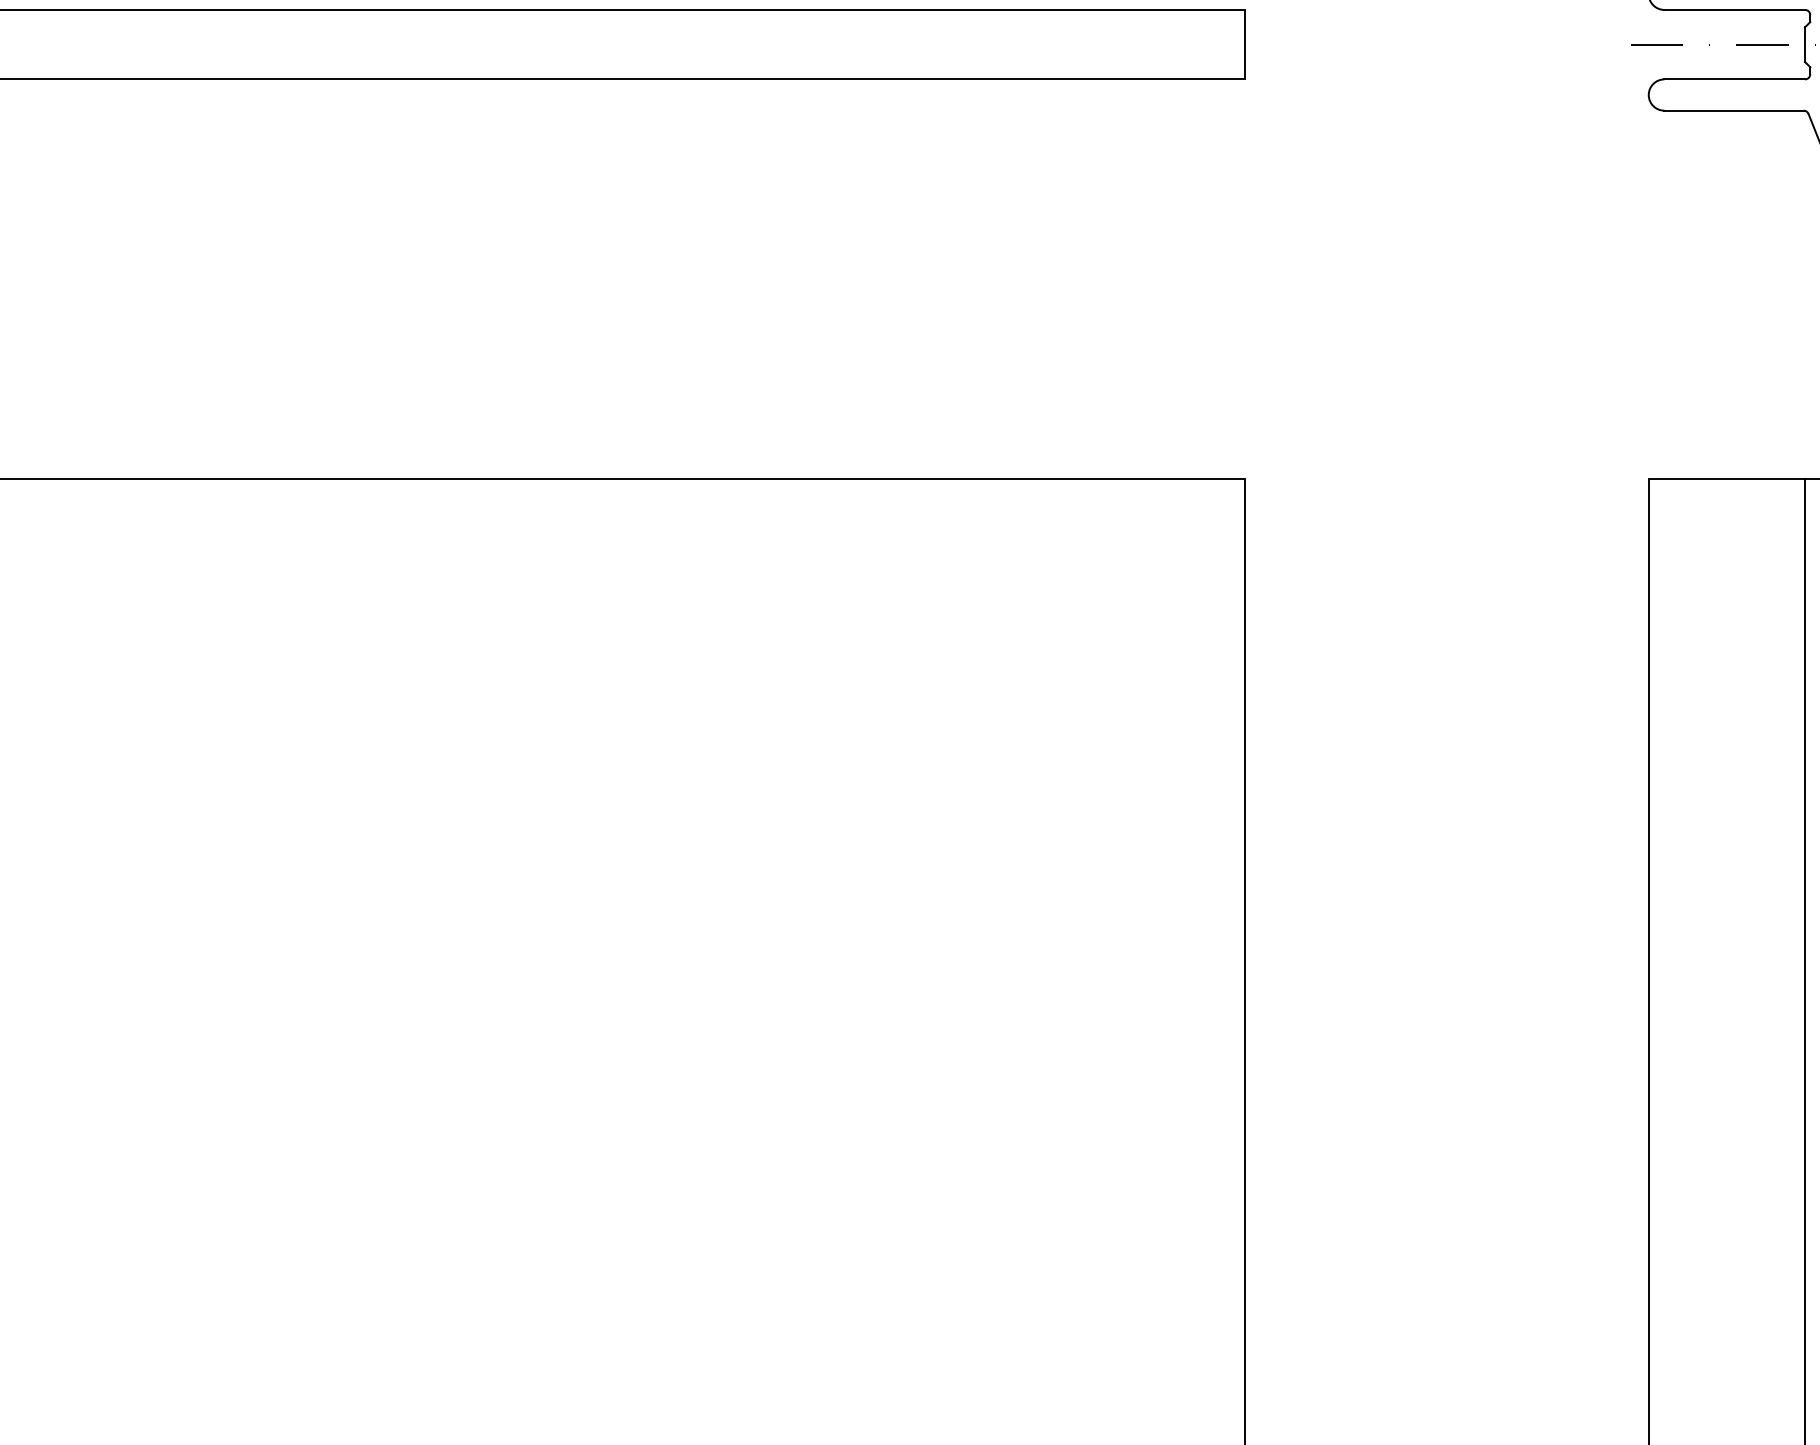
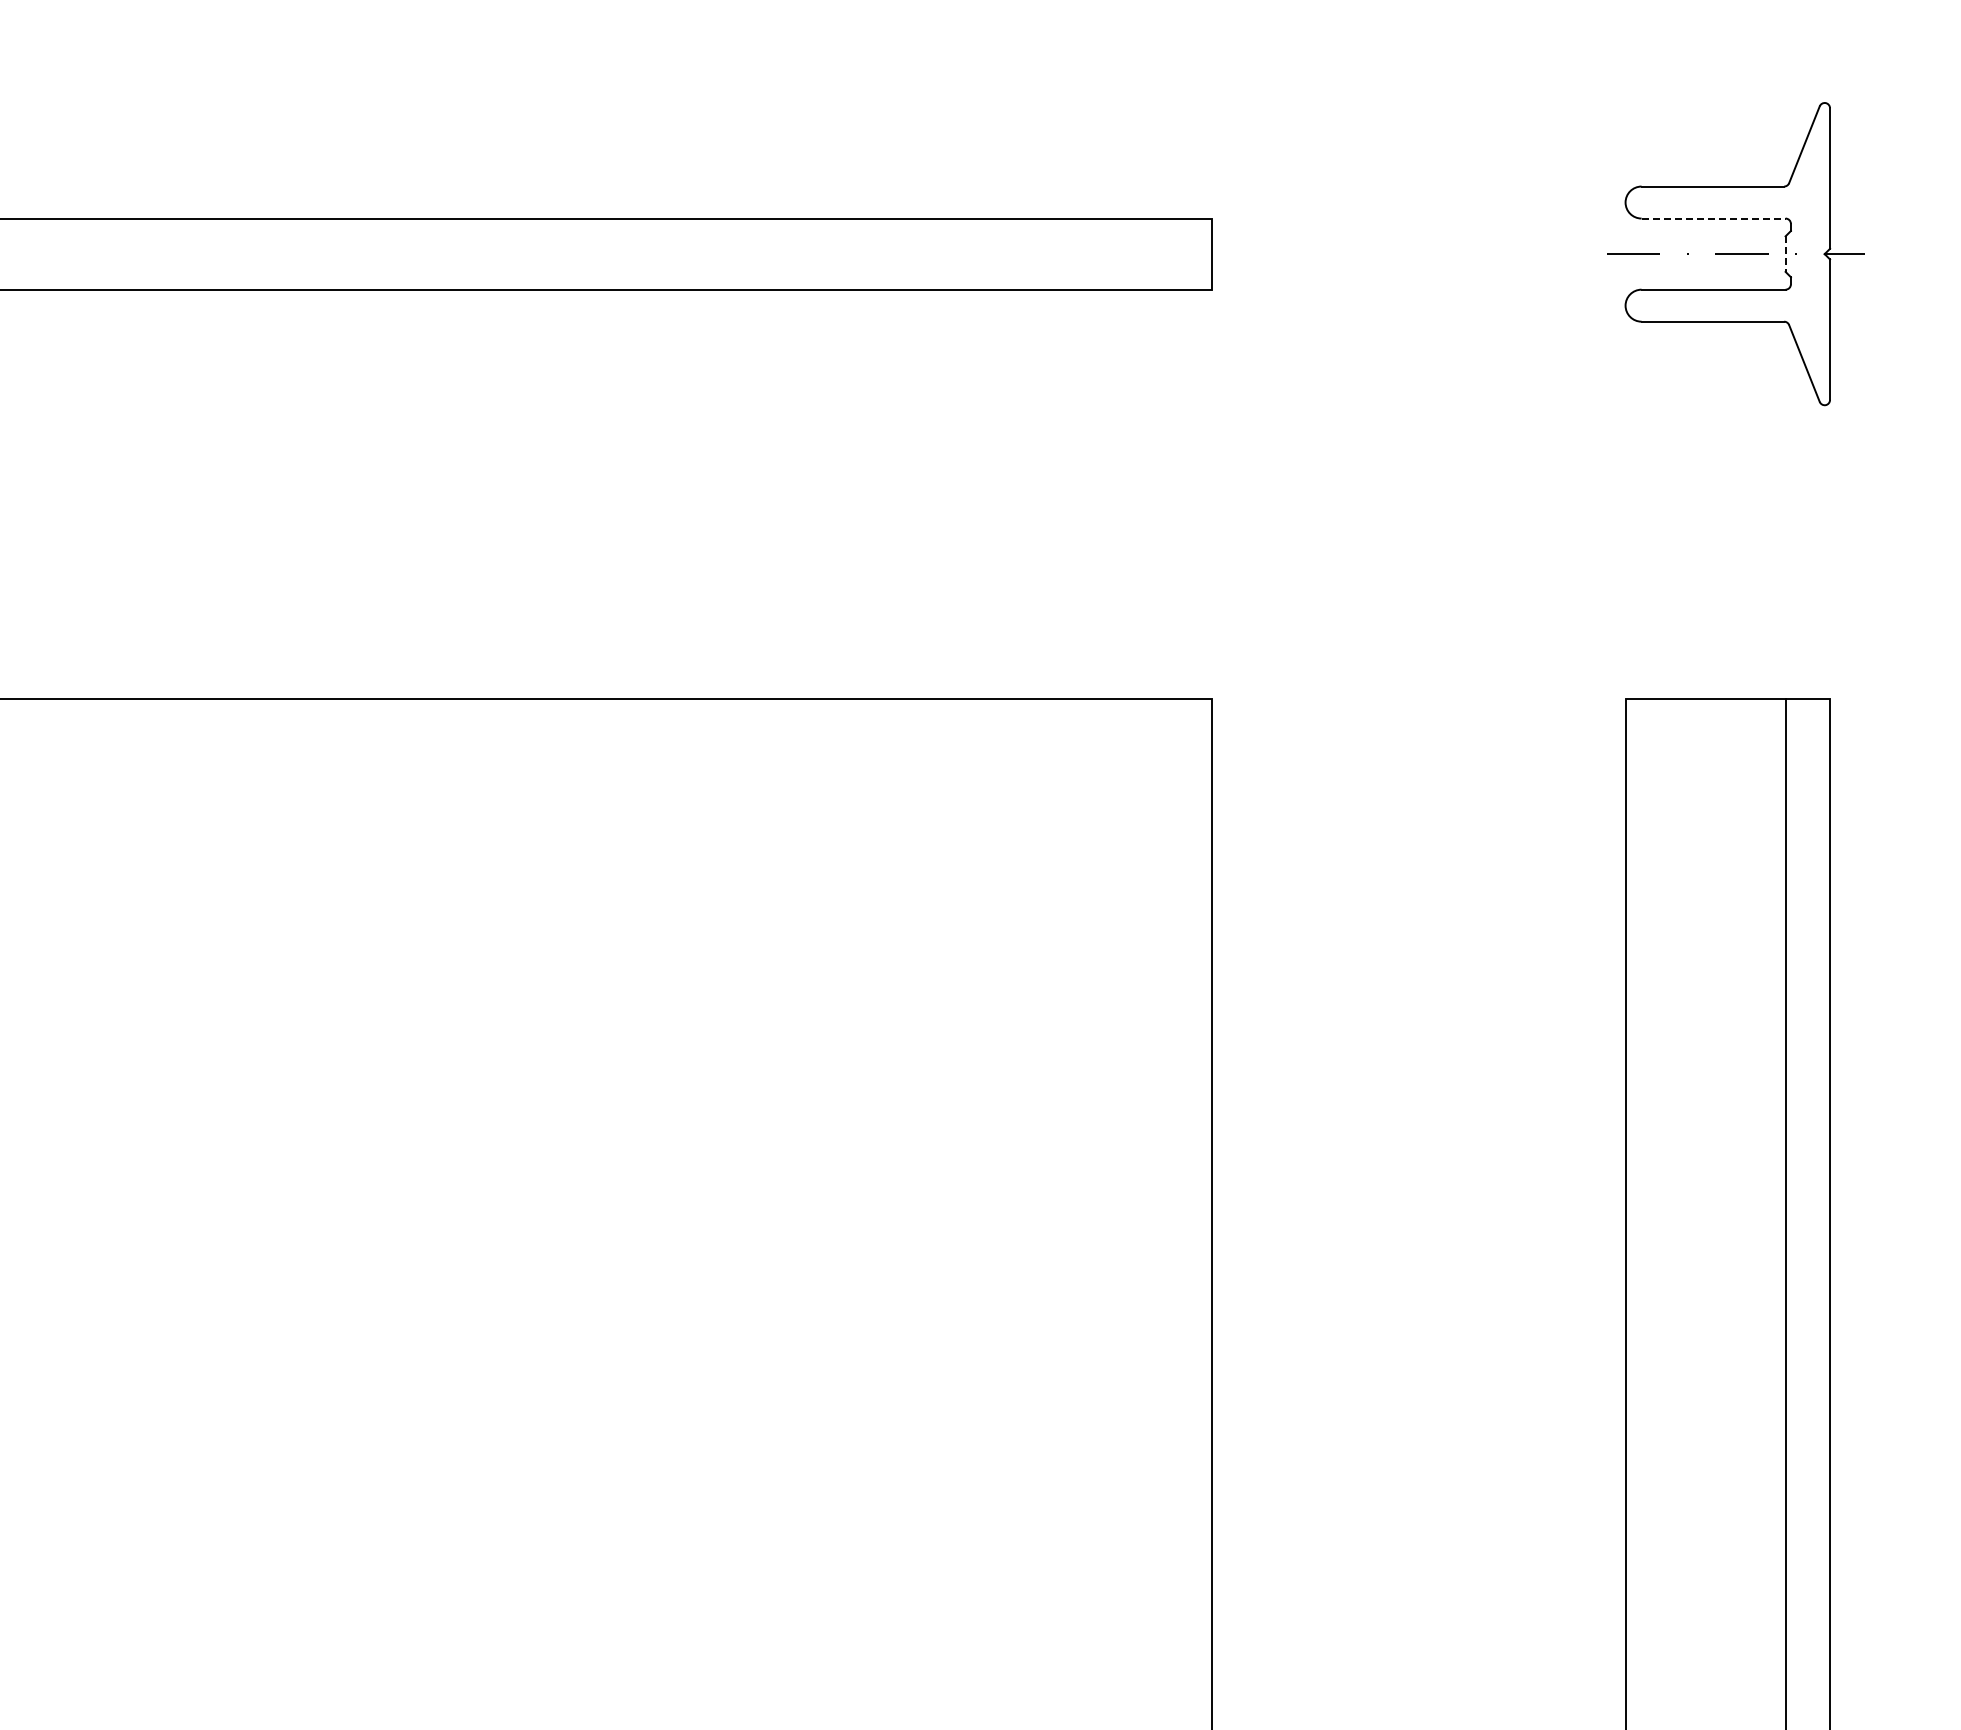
line: (1735, 9) -> (1714, 218), solid -> dashed
line: (1804, 45) -> (1785, 254), solid -> dashed

